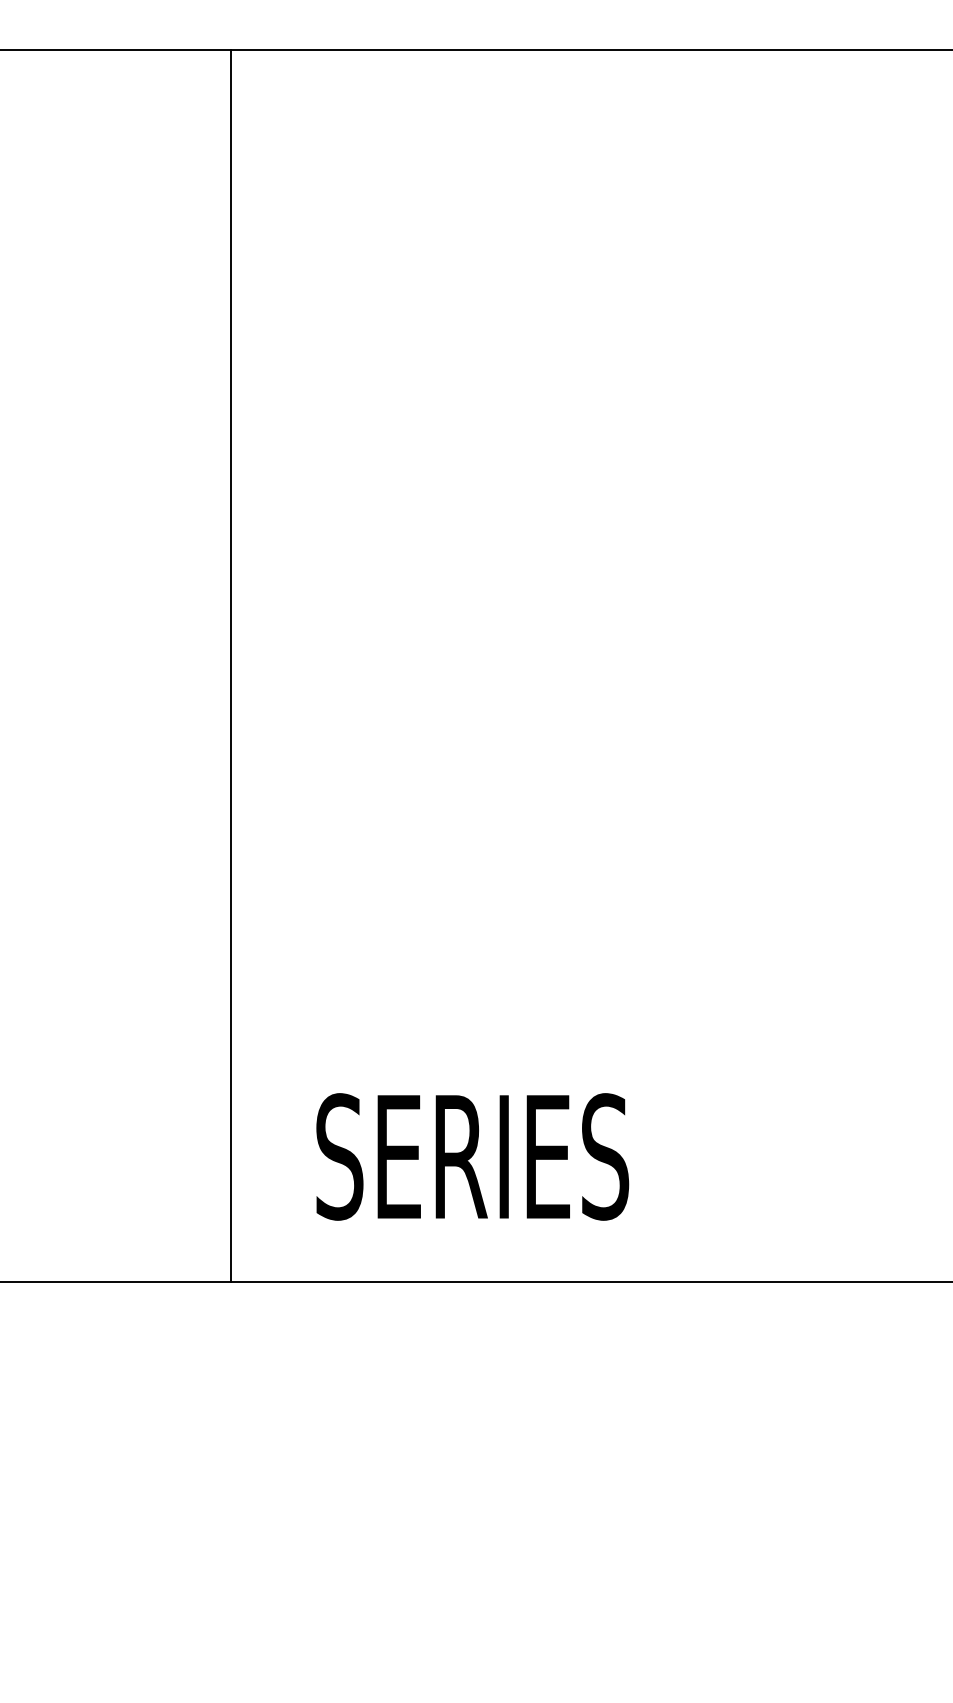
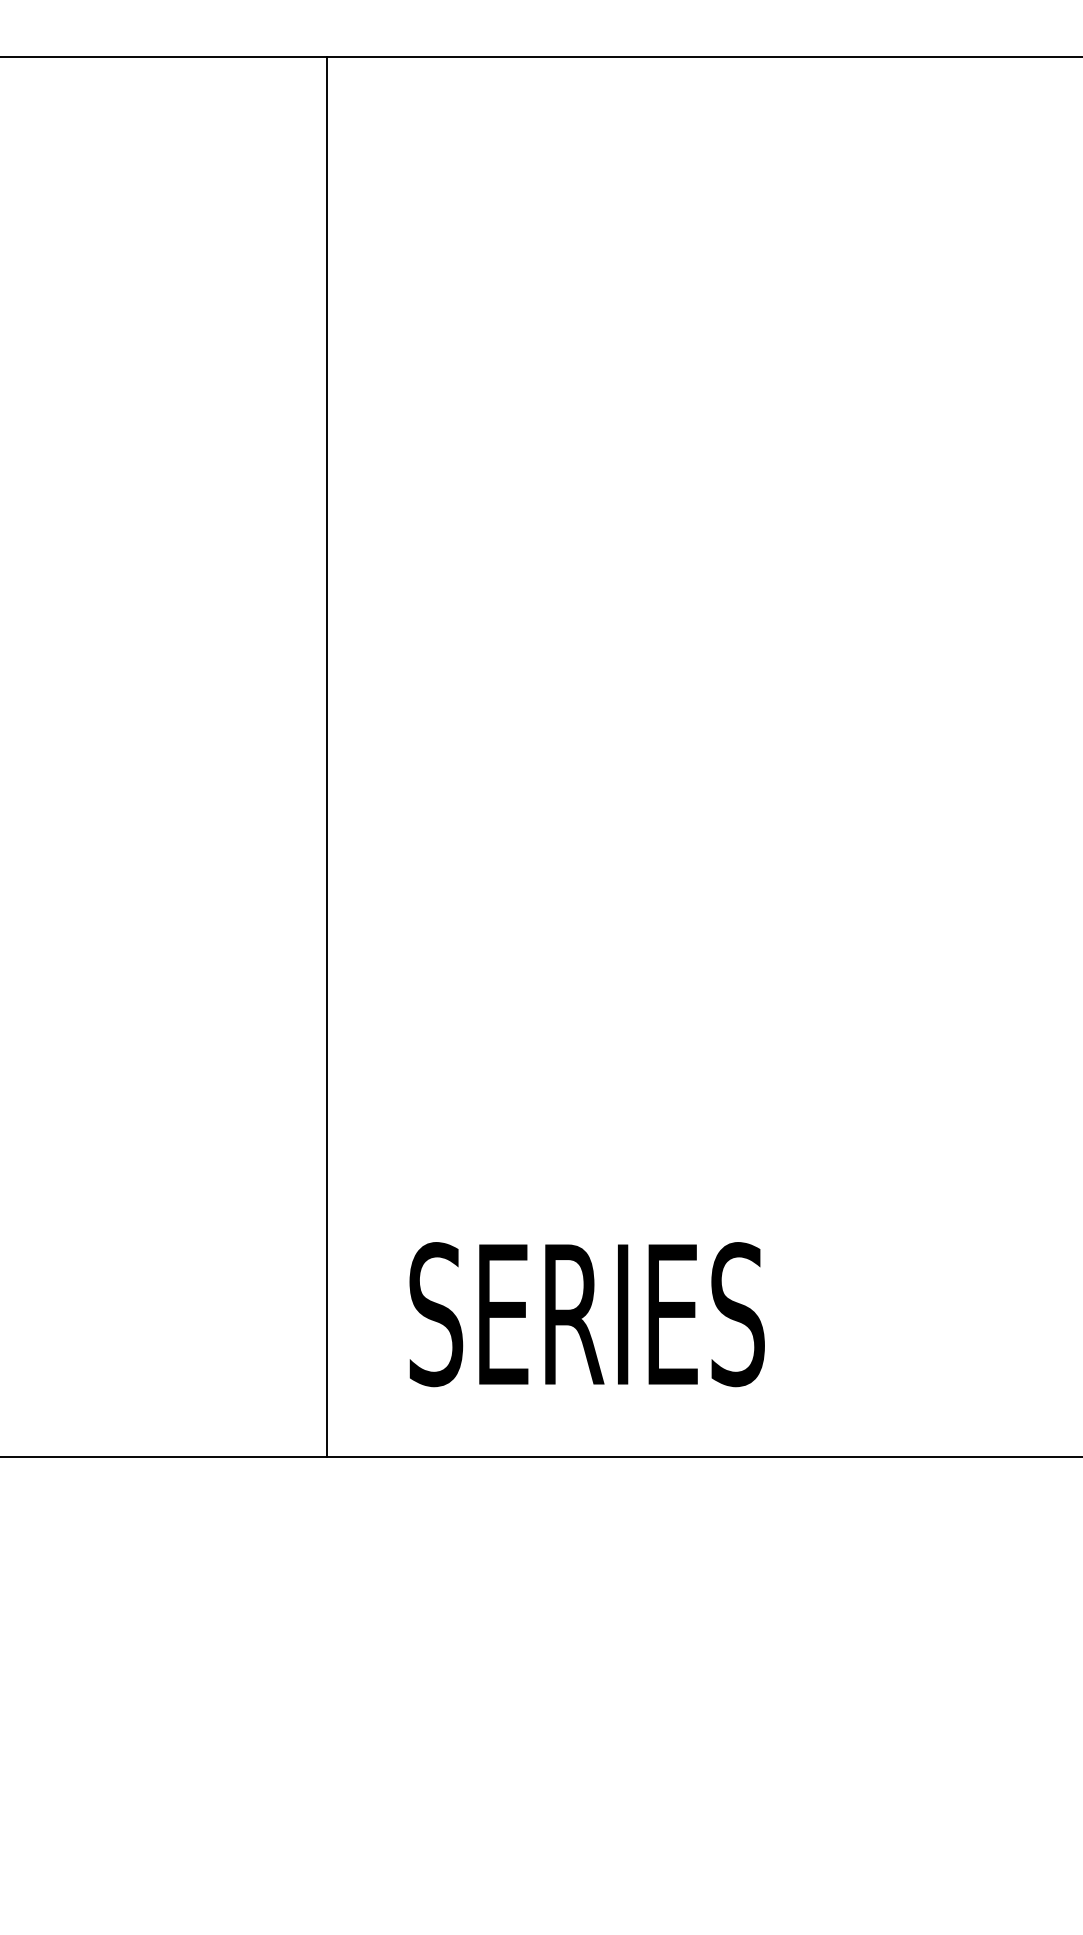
line: (231, 666) -> (326, 757), moved
text: (472, 1156) -> (586, 1314), moved

